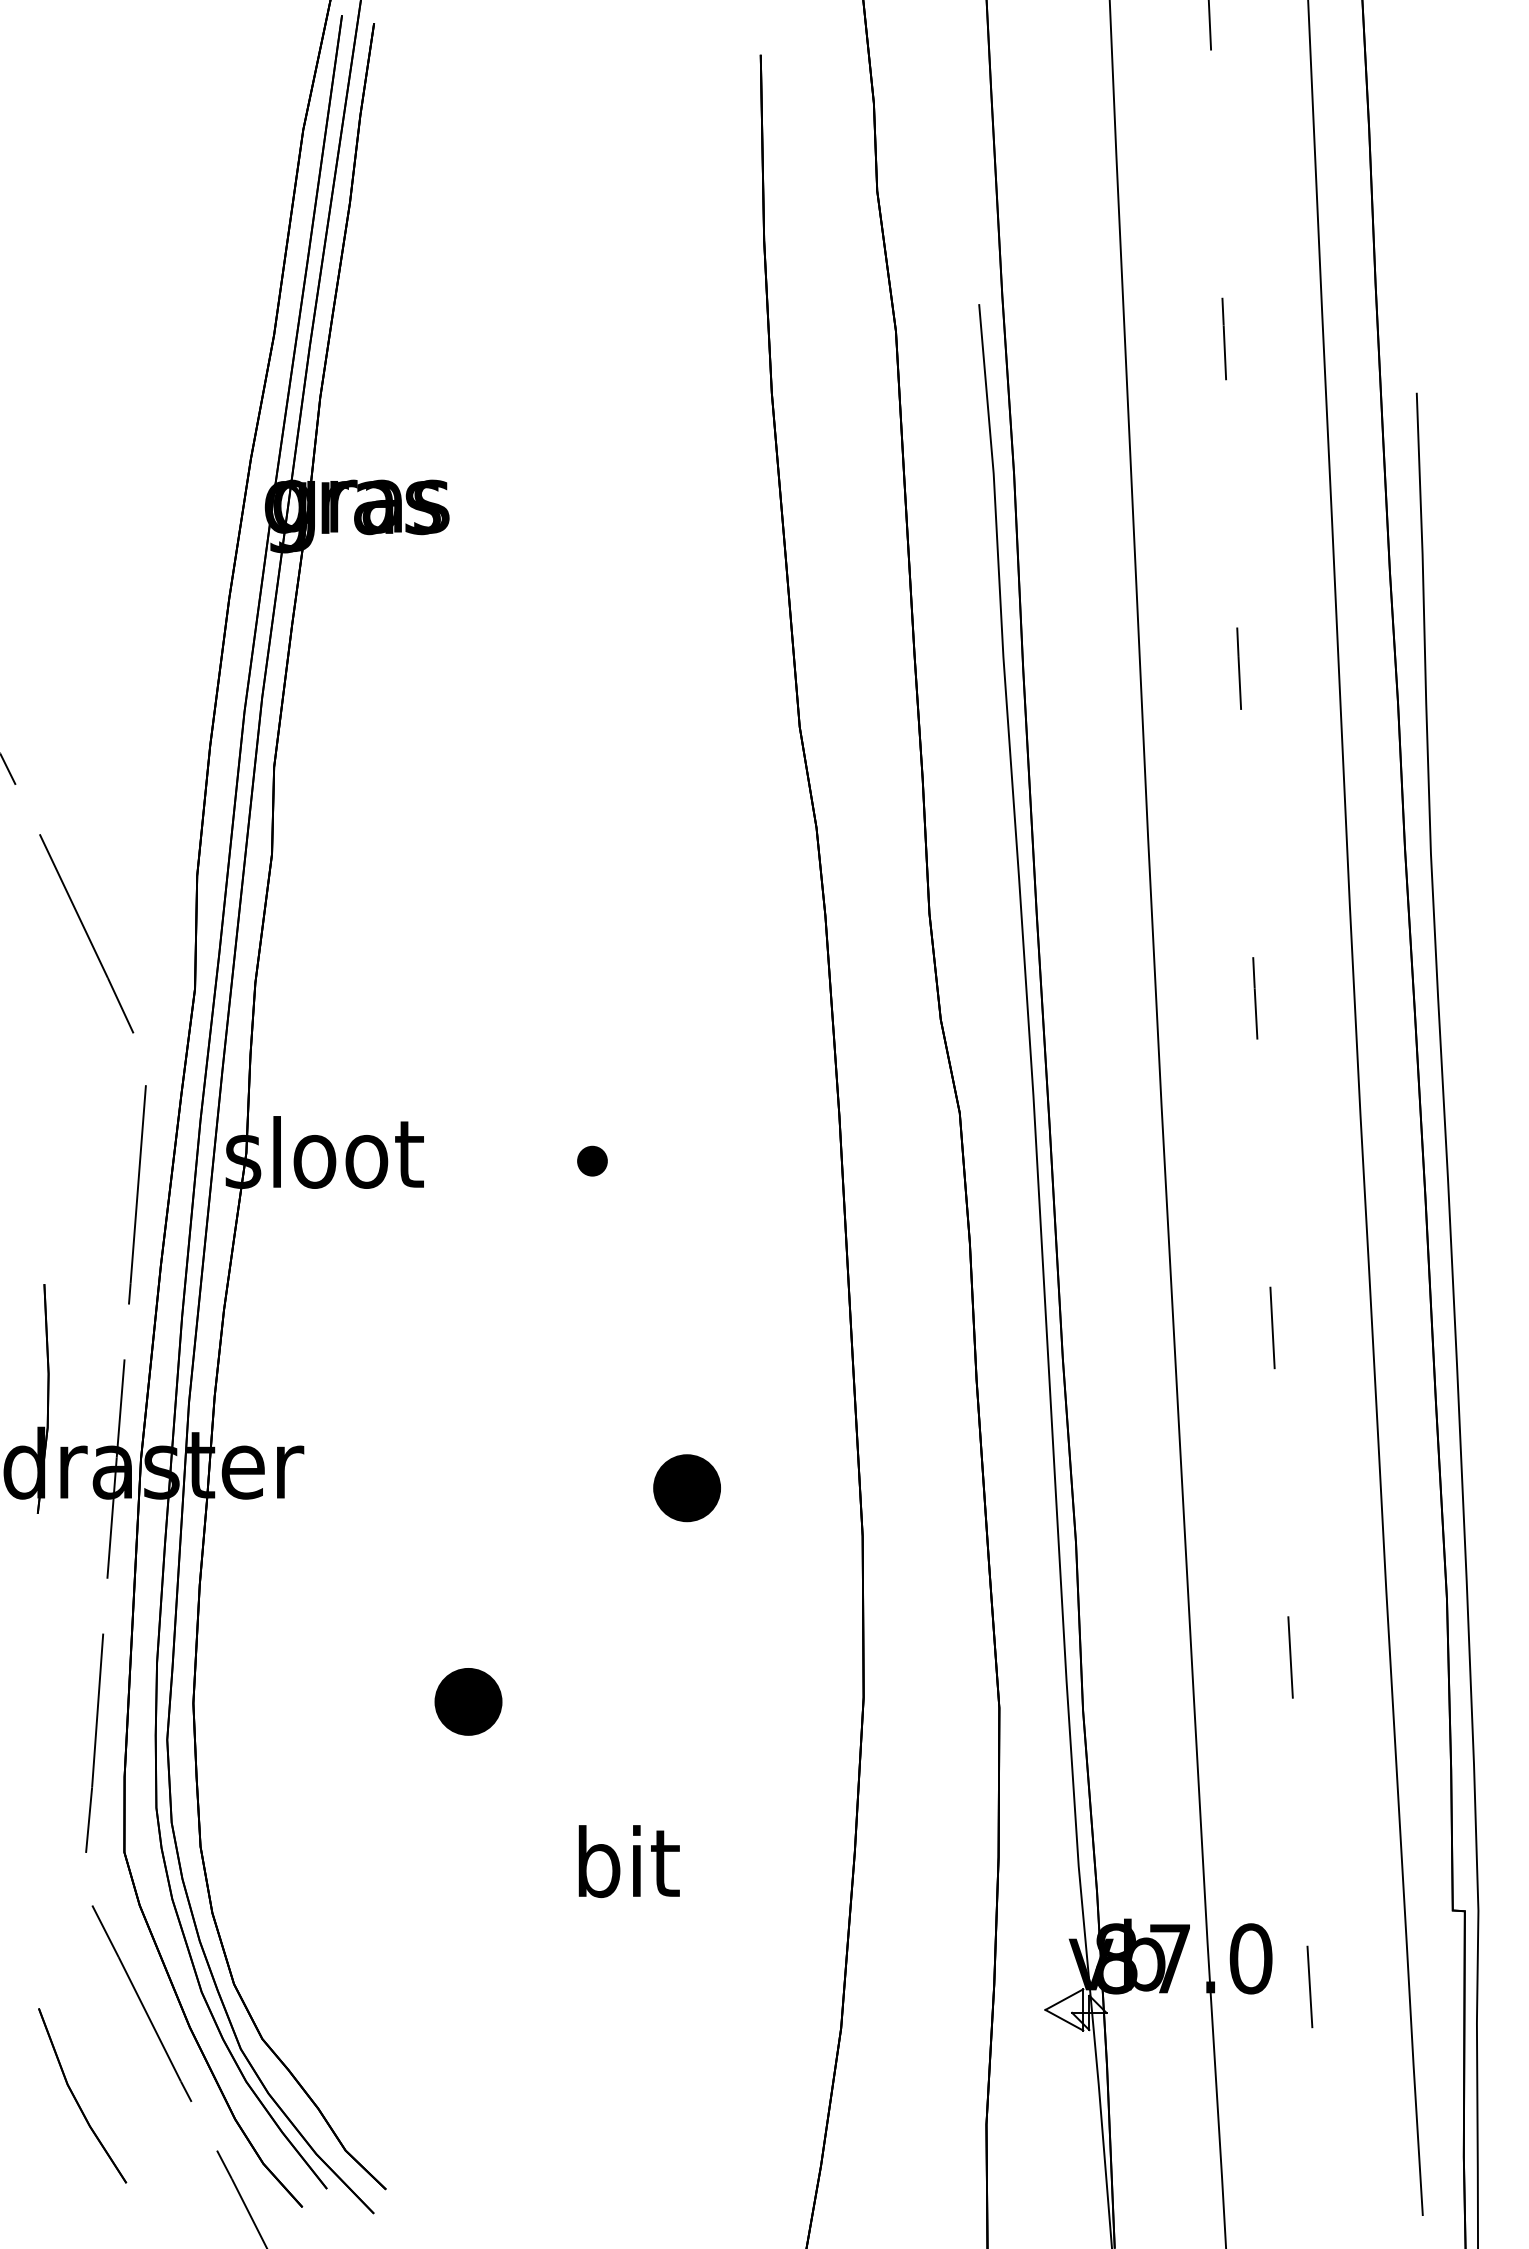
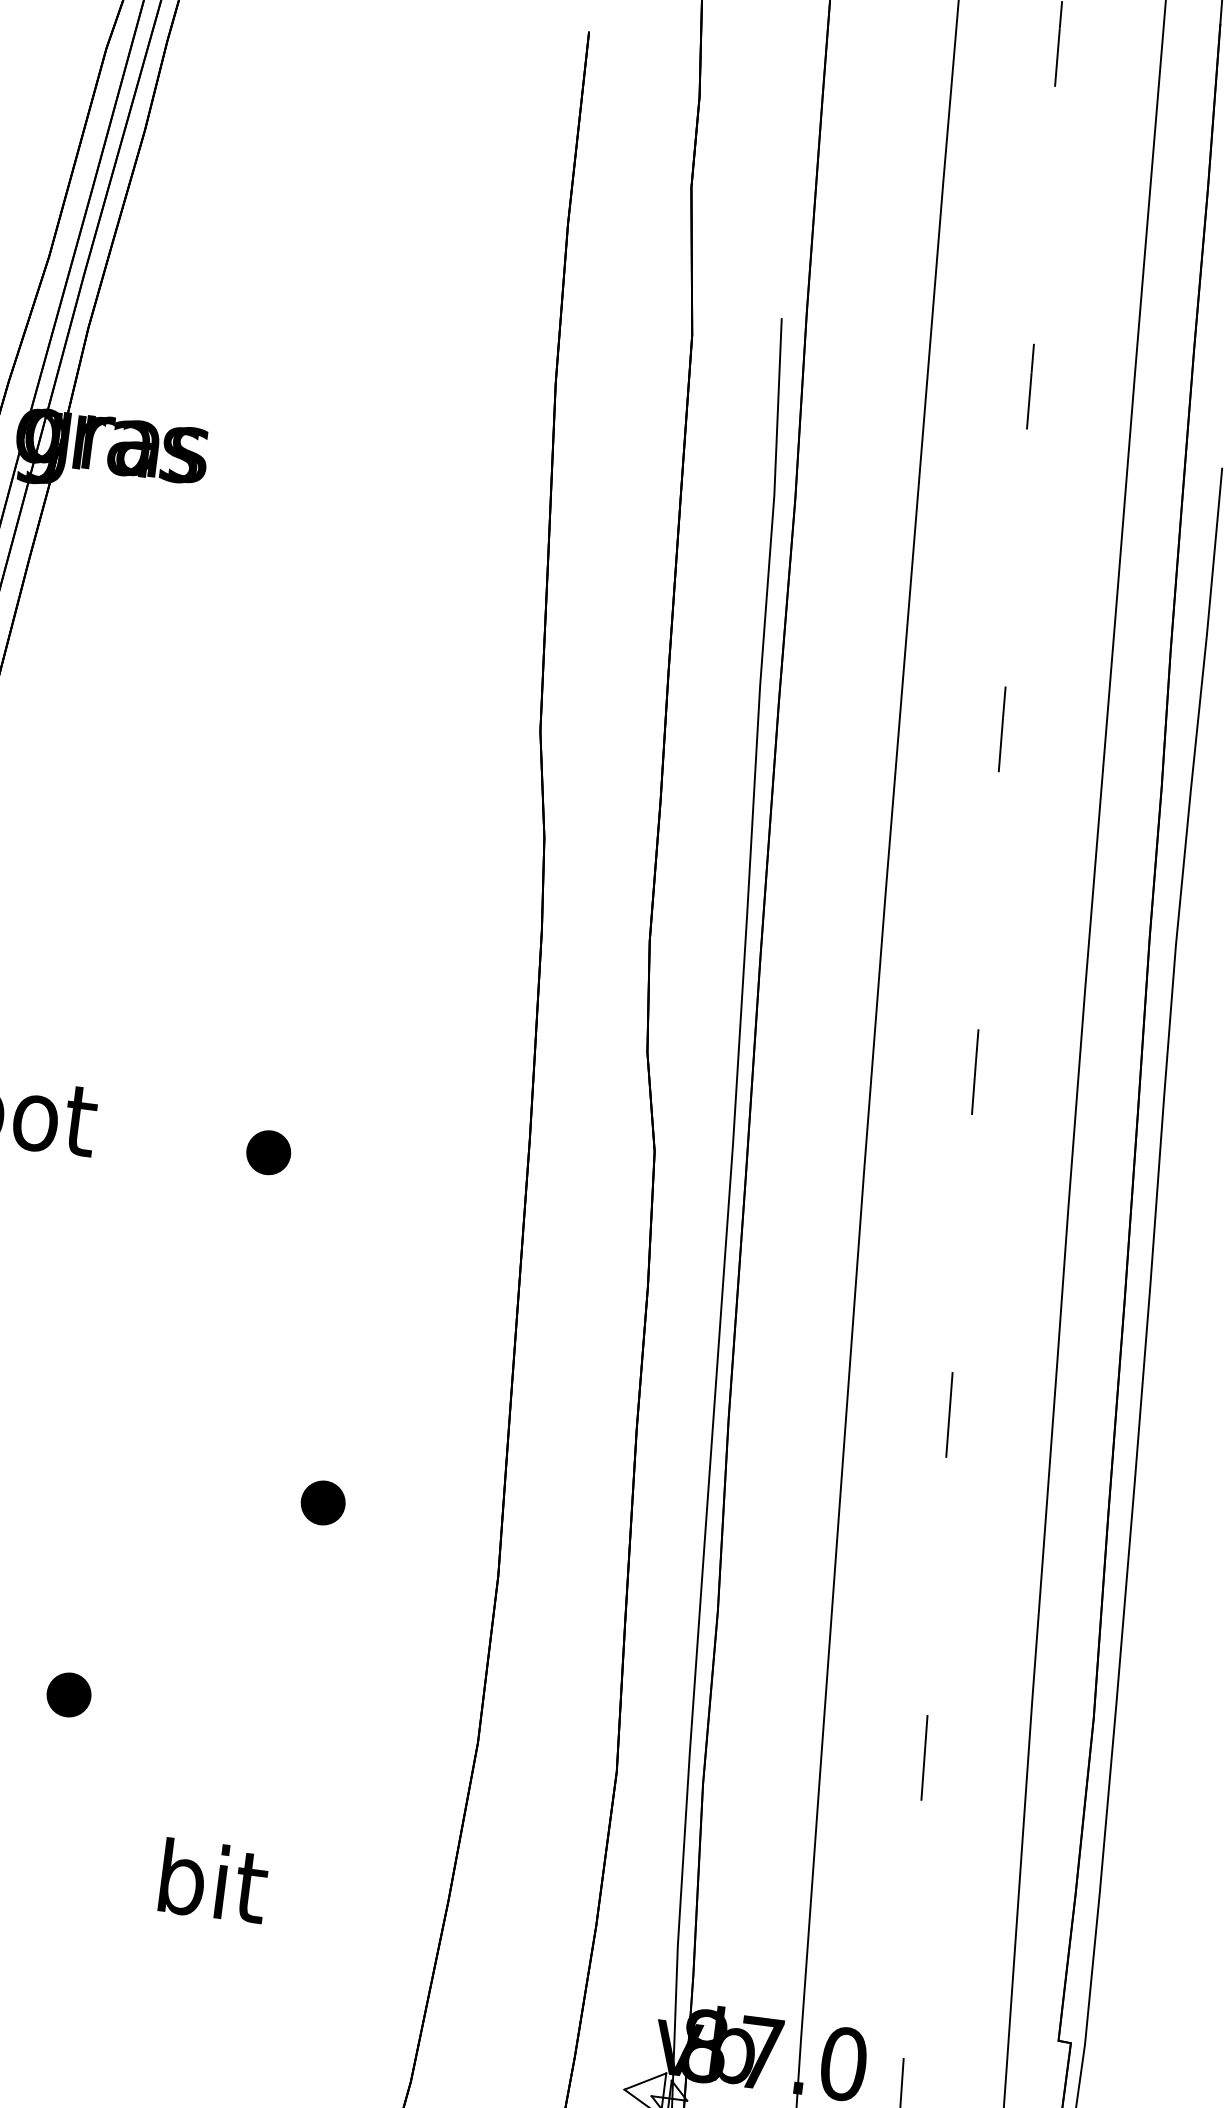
part: (592, 1160) -> (268, 1151), size x1.43
part: (686, 1487) -> (322, 1502), size x0.62
part: (468, 1701) -> (69, 1694), size x0.62

